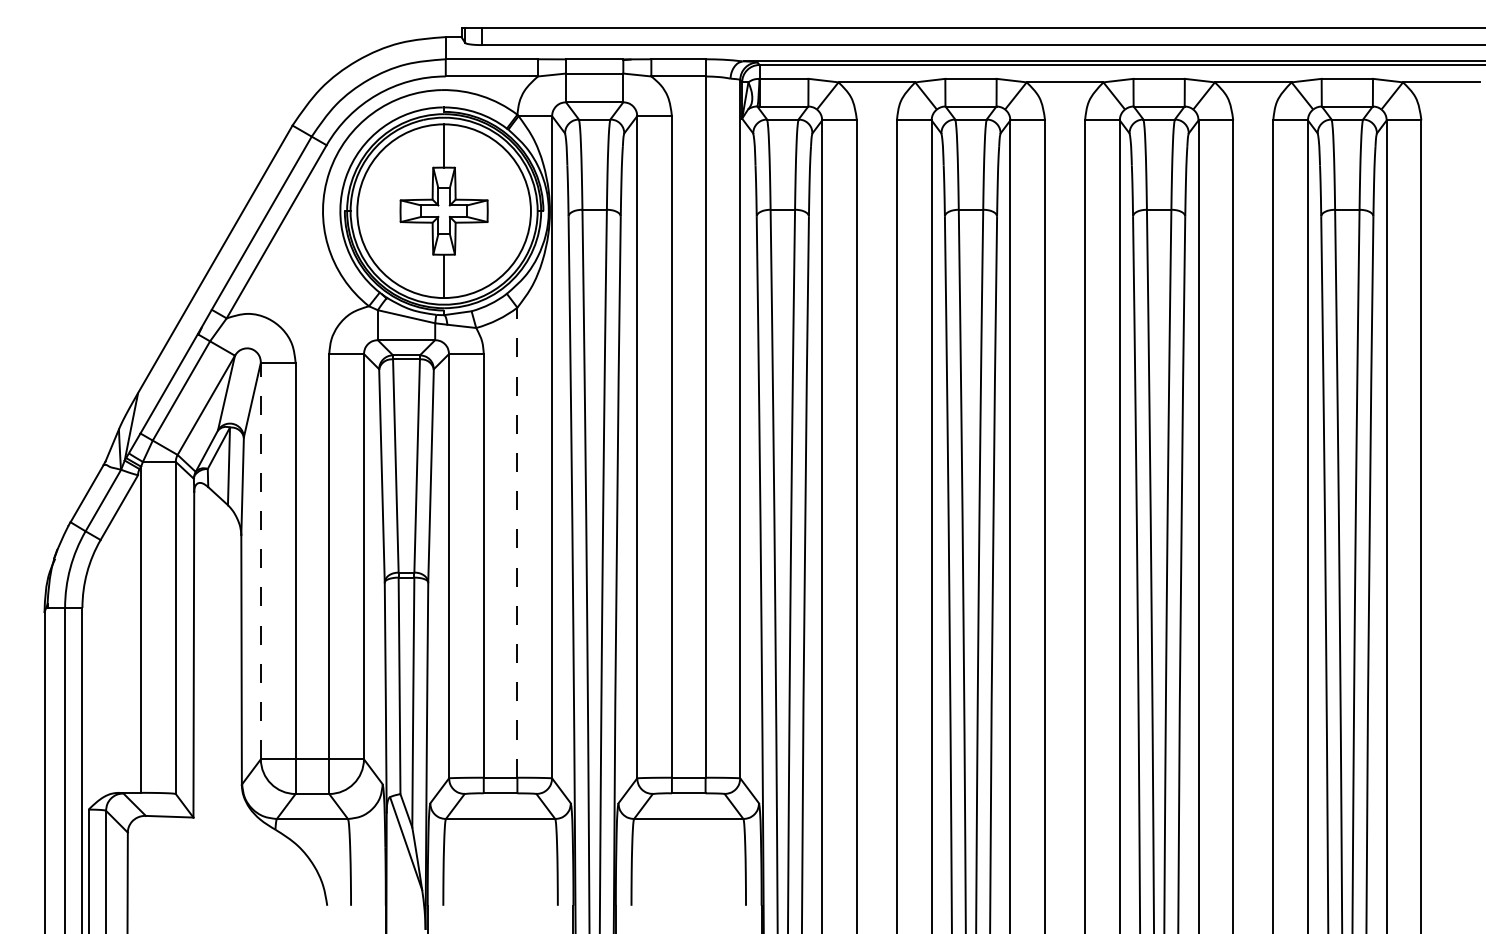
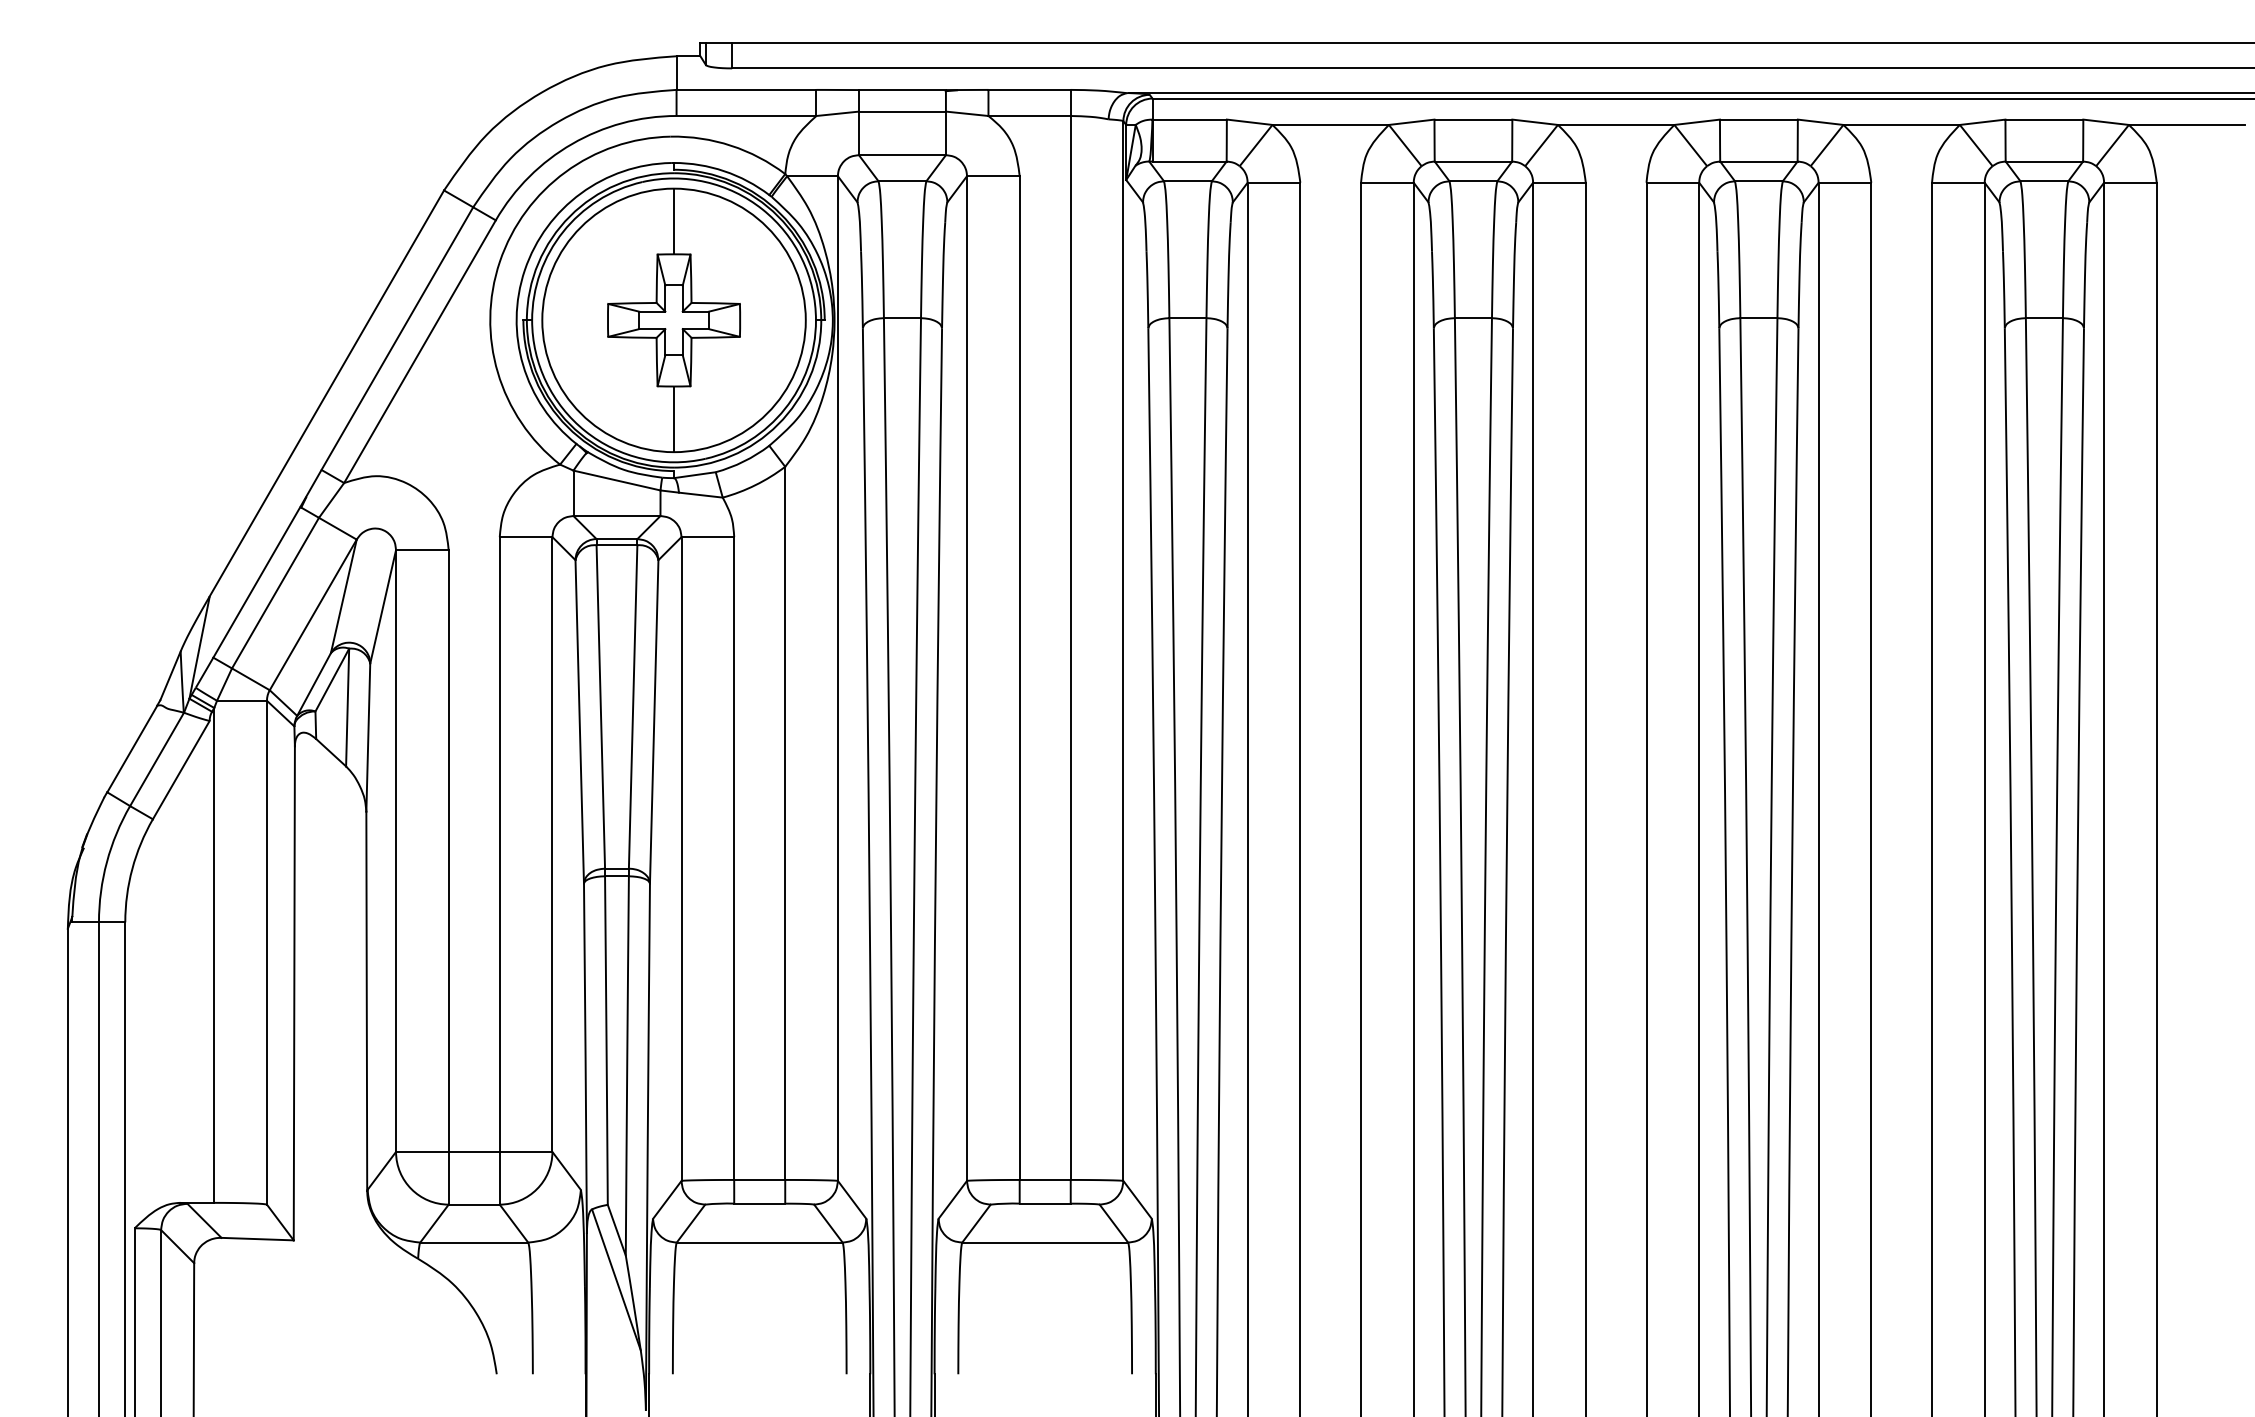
line: (517, 542) -> (785, 823), dashed -> solid
line: (260, 560) -> (395, 850), dashed -> solid

